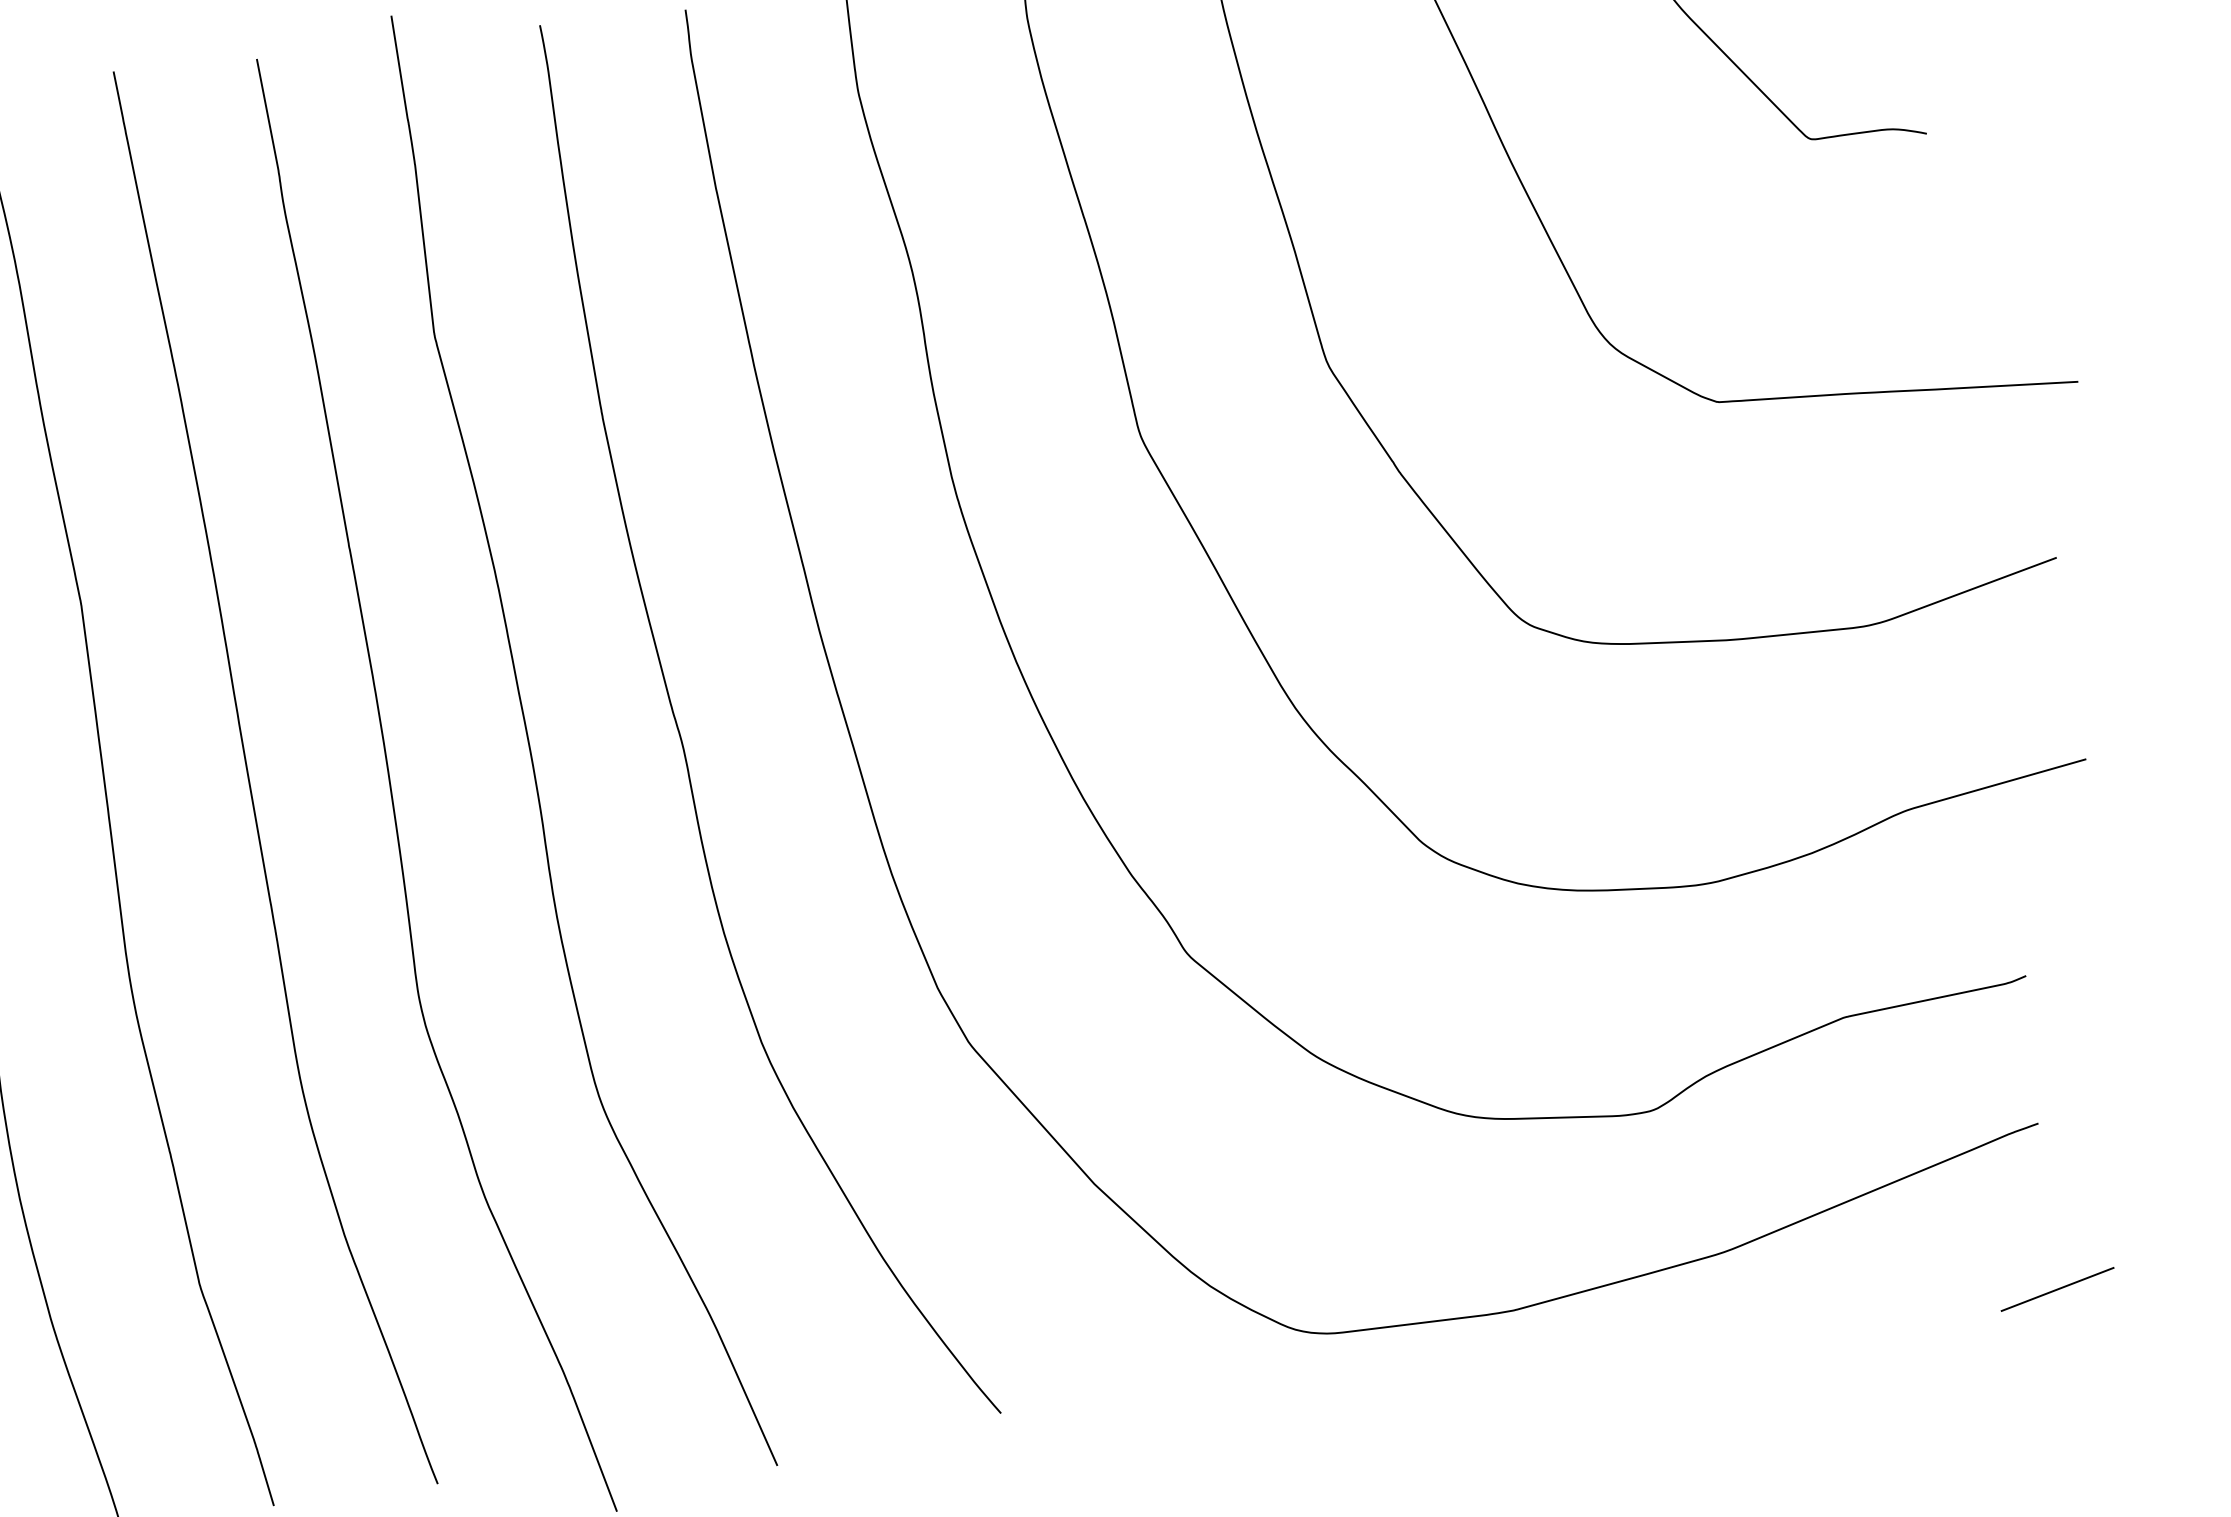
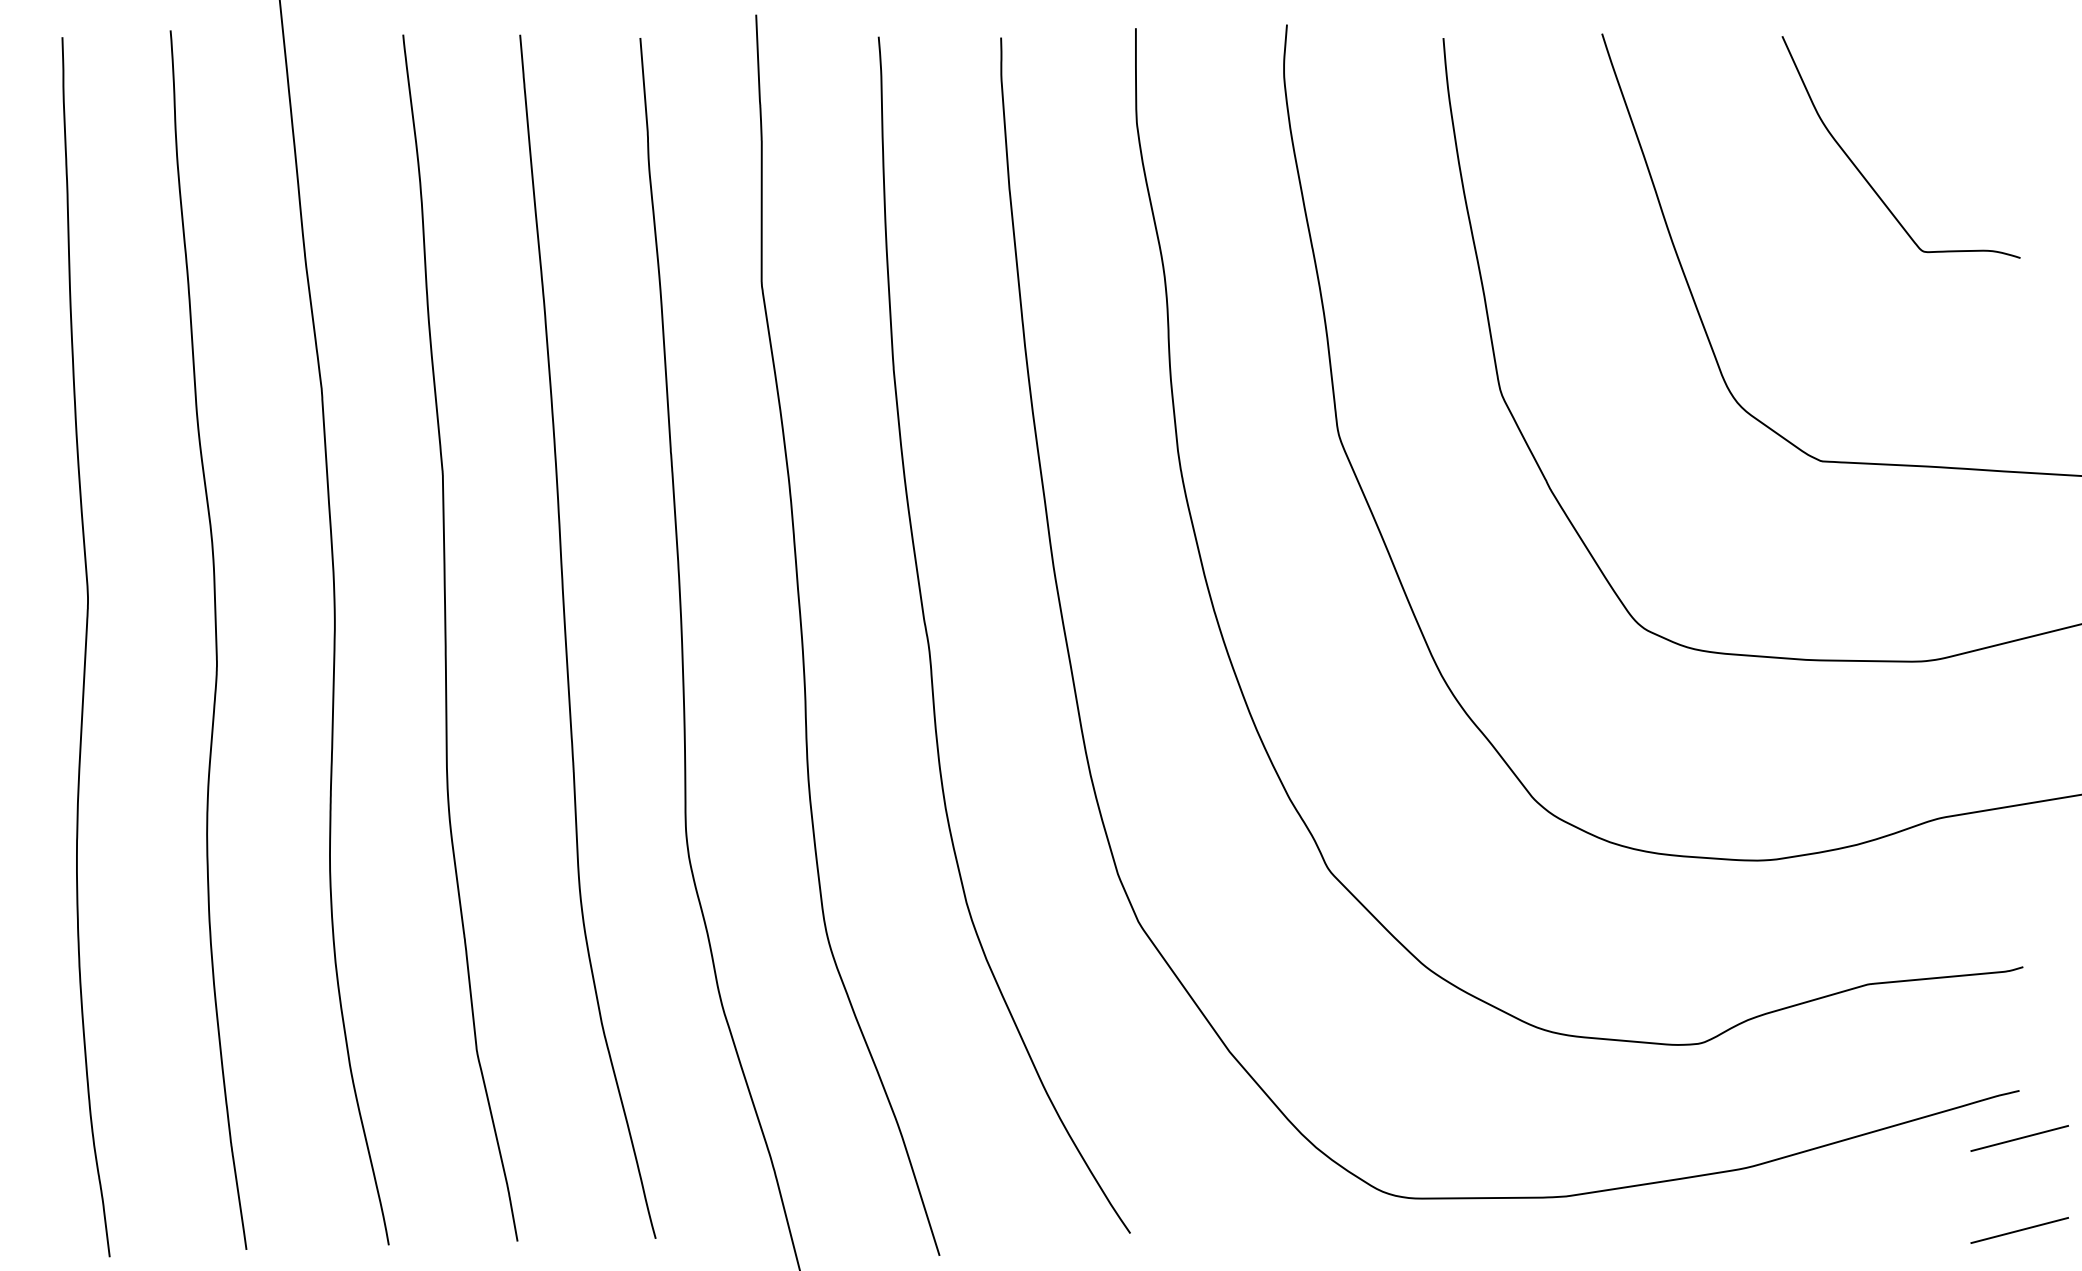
line: (2044, 1180) -> (2019, 1138), added

